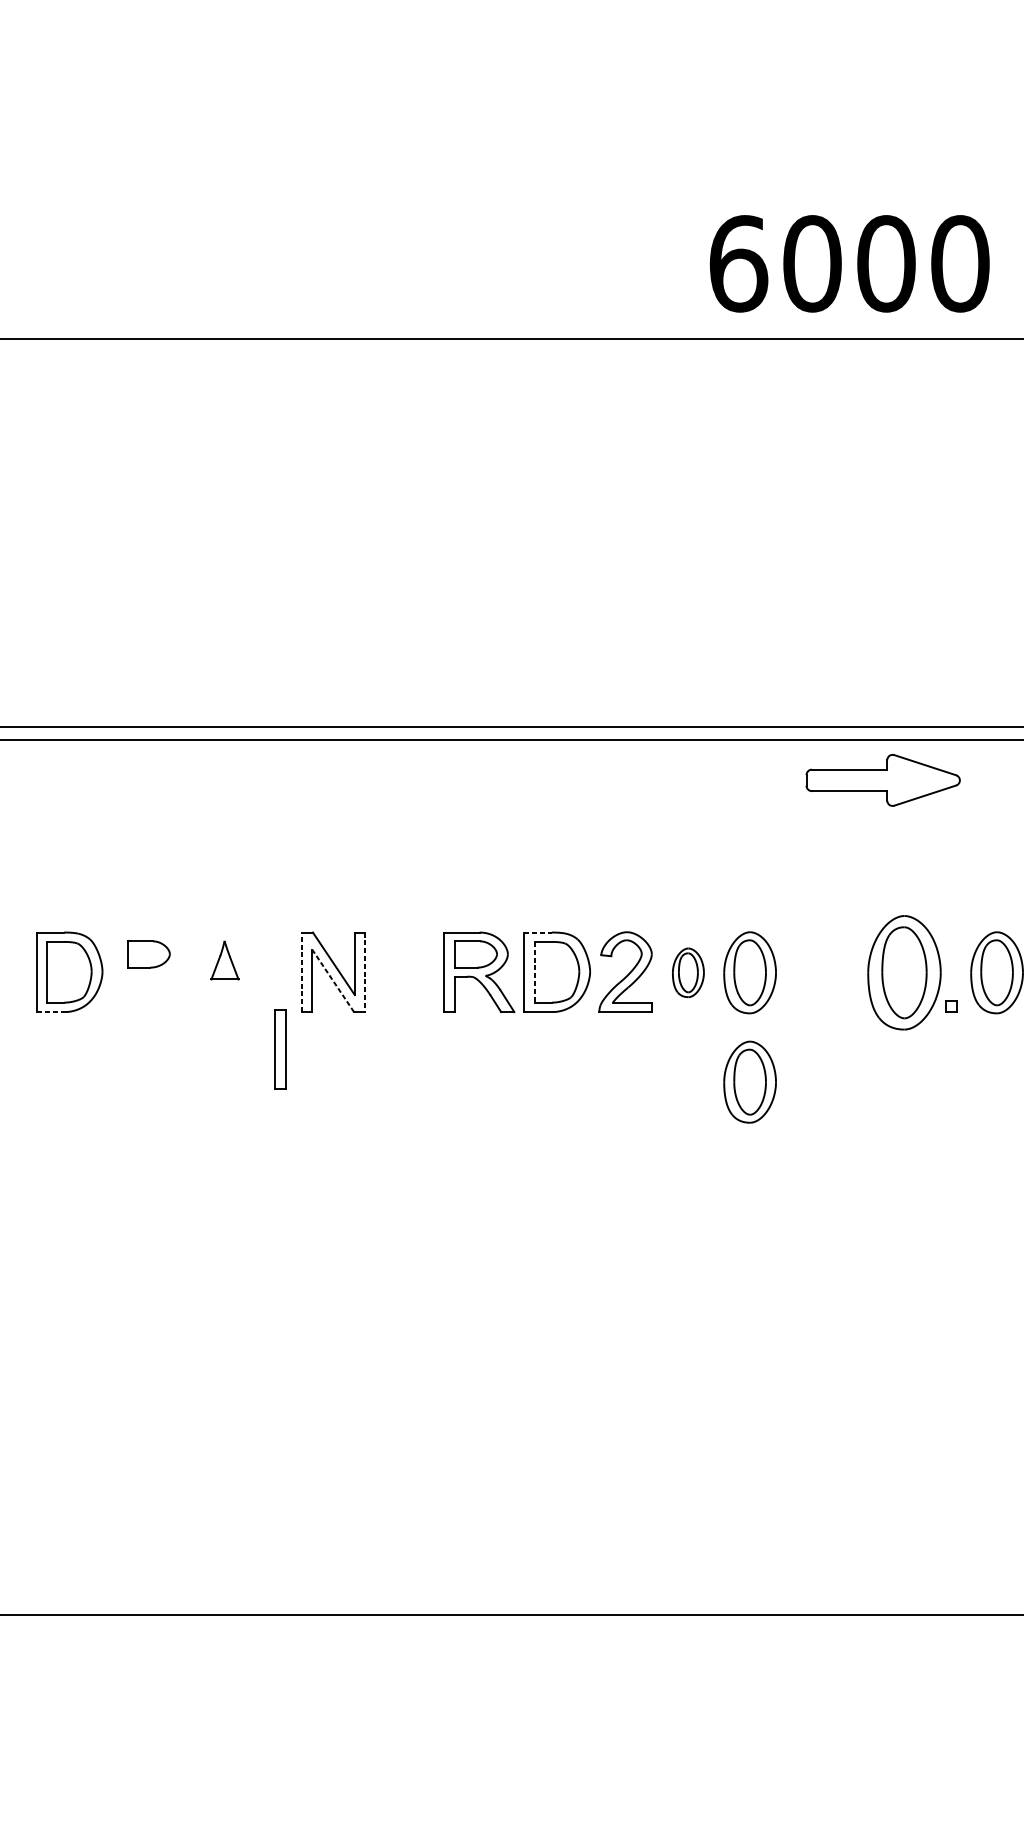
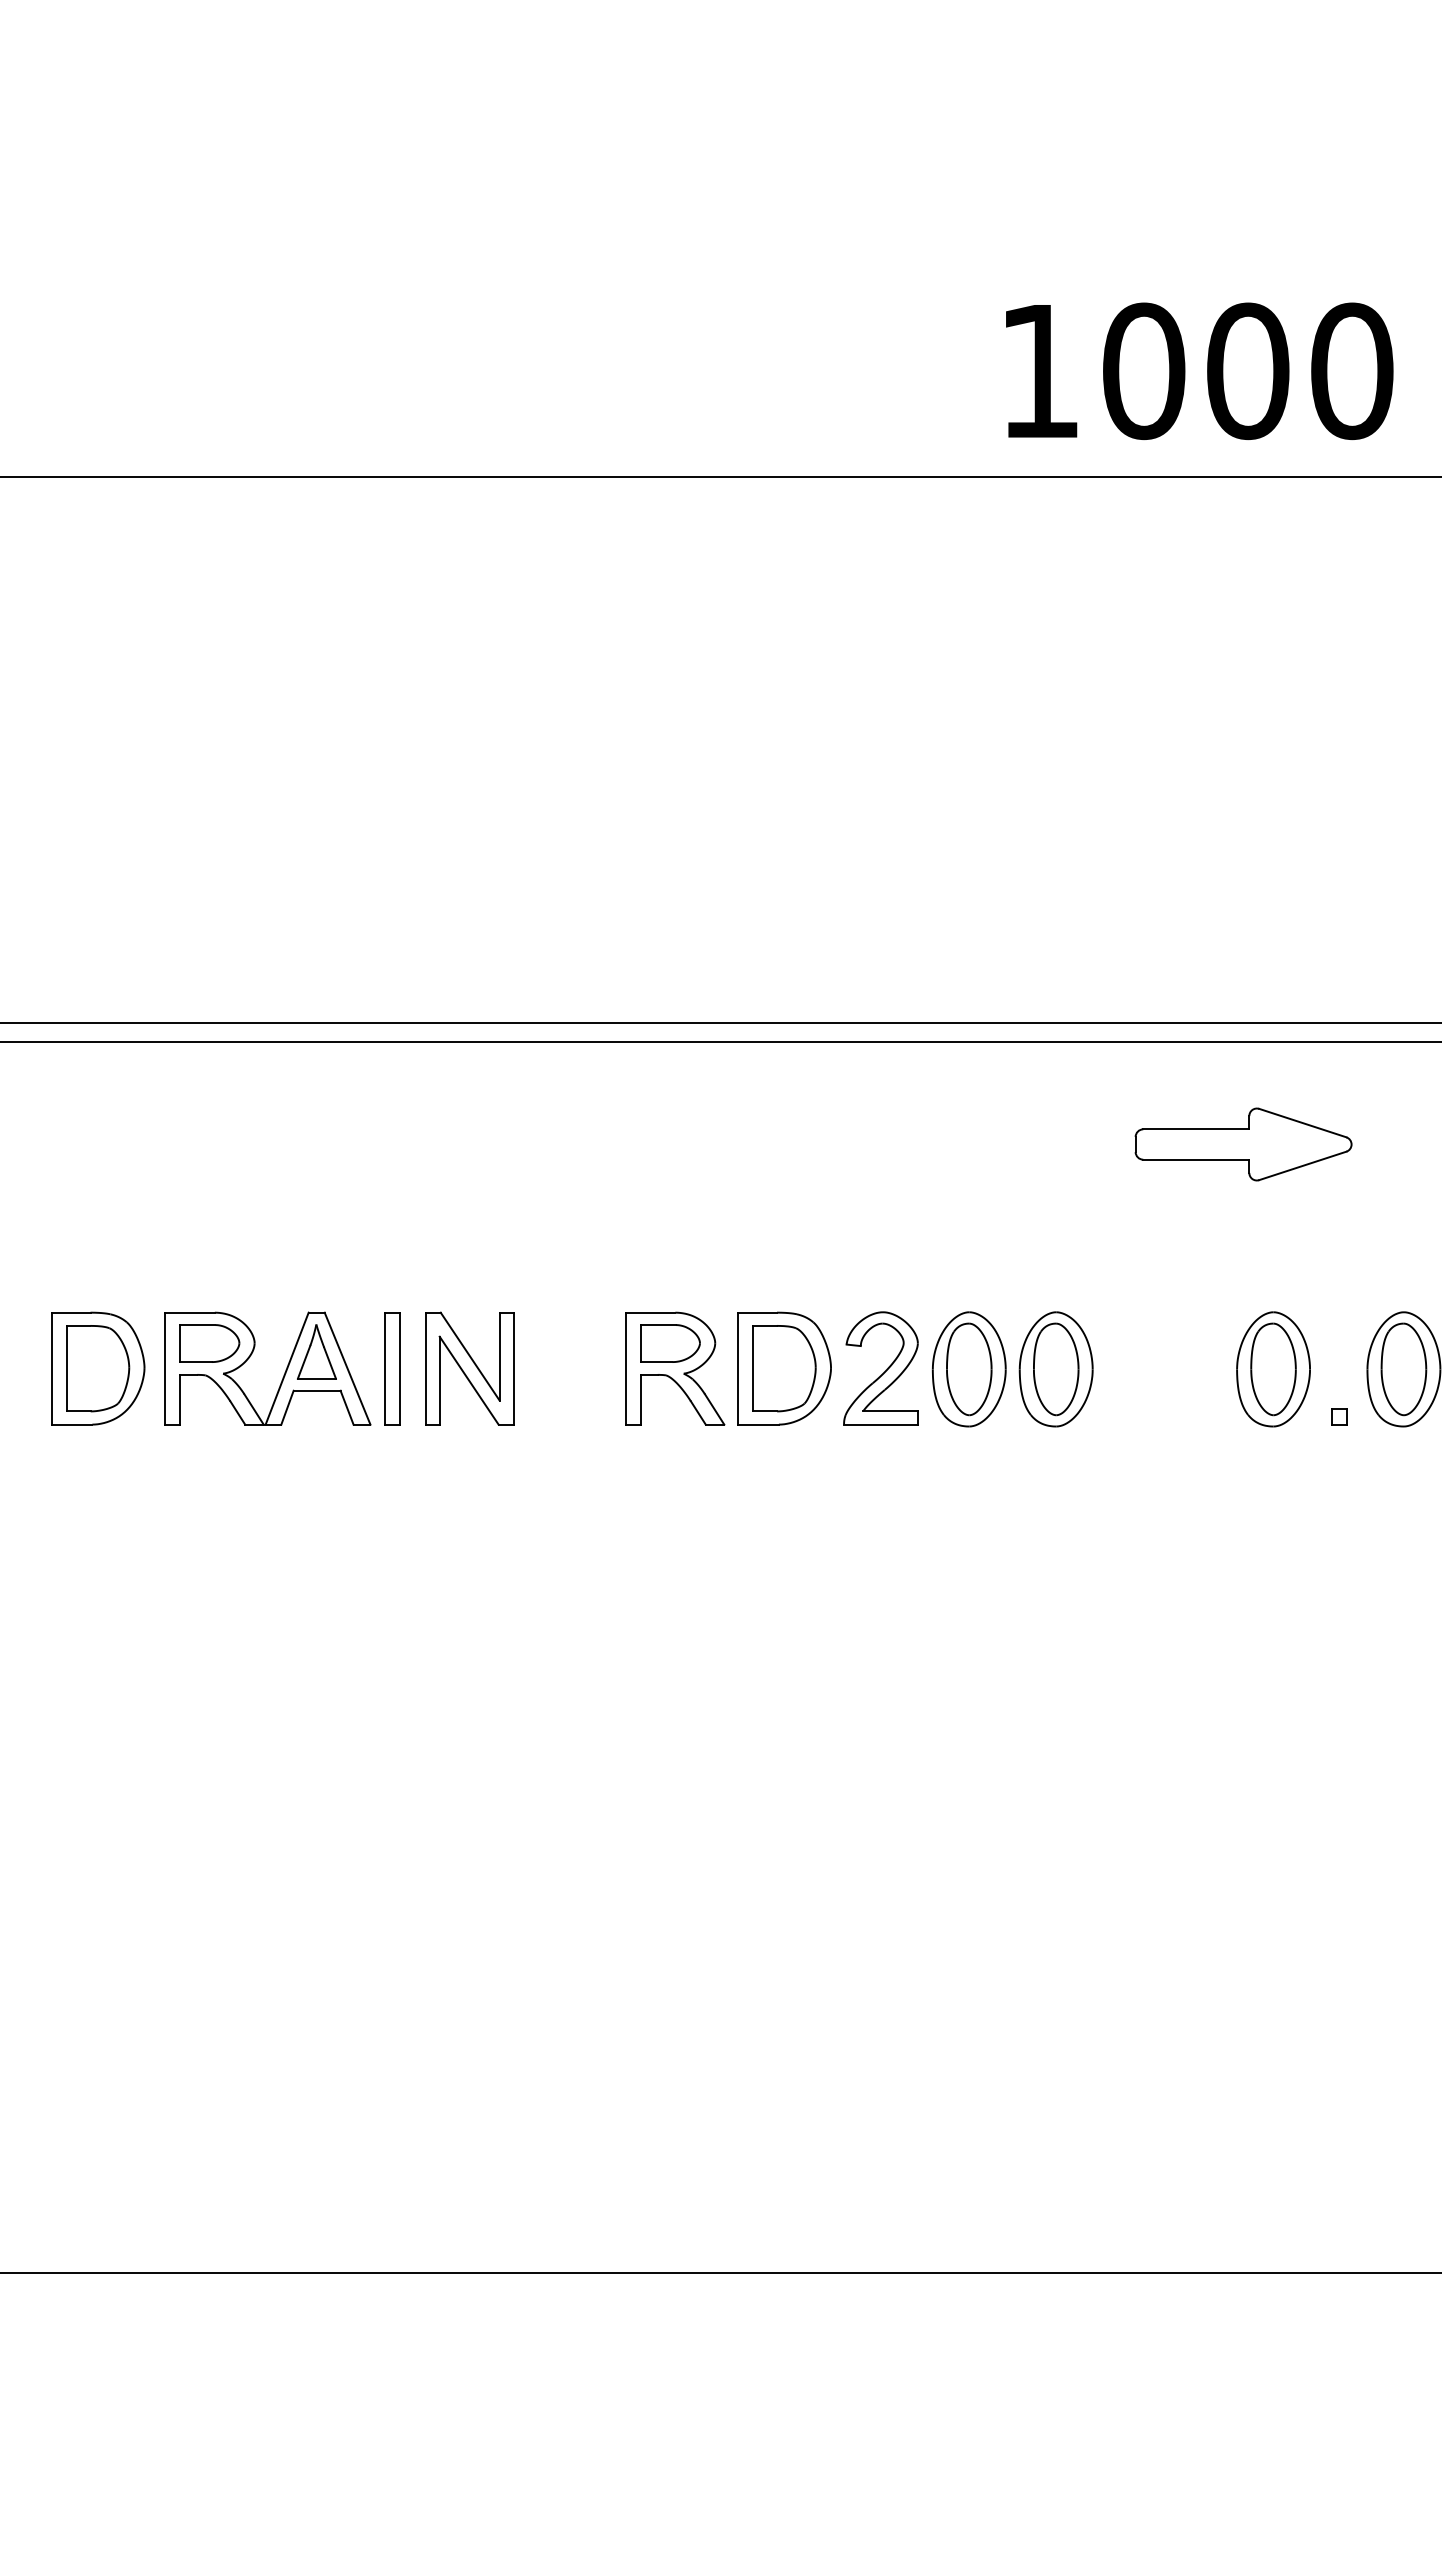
text: (738, 264) -> (1040, 371), 6000 -> 1000
part: (883, 780) -> (1243, 1144), moved
line: (538, 932) -> (758, 1312), dashed -> solid
line: (302, 972) -> (425, 1368), dashed -> solid
line: (364, 972) -> (513, 1368), dashed -> solid
line: (535, 972) -> (753, 1368), dashed -> solid
part: (688, 972) -> (969, 1369), size x1.67
part: (904, 972) -> (1273, 1369), size x0.71
part: (201, 975) -> (284, 1372), added
line: (333, 980) -> (469, 1380), dashed -> solid
line: (50, 1011) -> (71, 1424), dashed -> solid
part: (280, 1049) -> (392, 1368), moved
part: (749, 1082) -> (1055, 1523), removed

